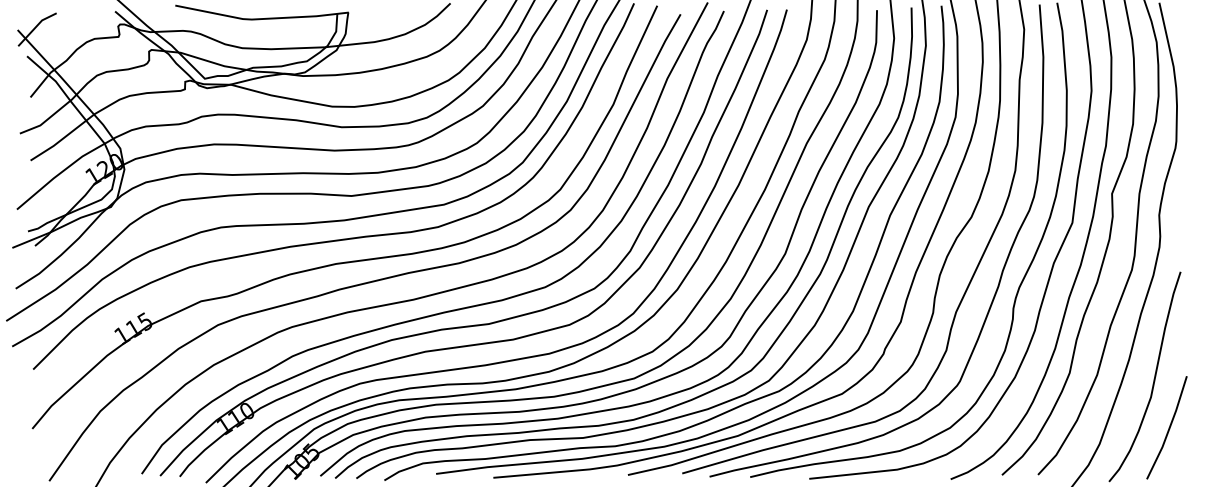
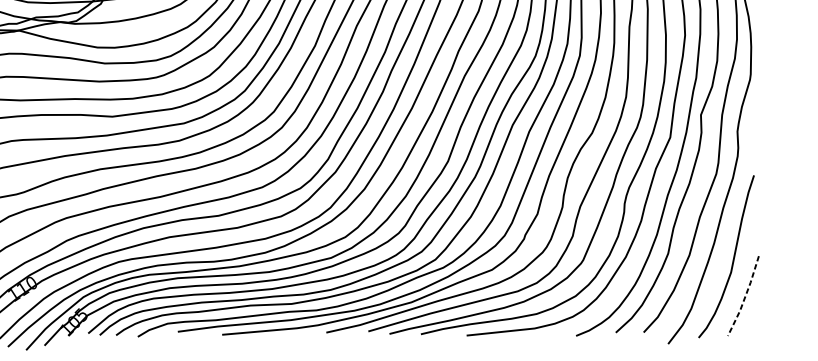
line: (1169, 428) -> (745, 296), solid -> dashed

